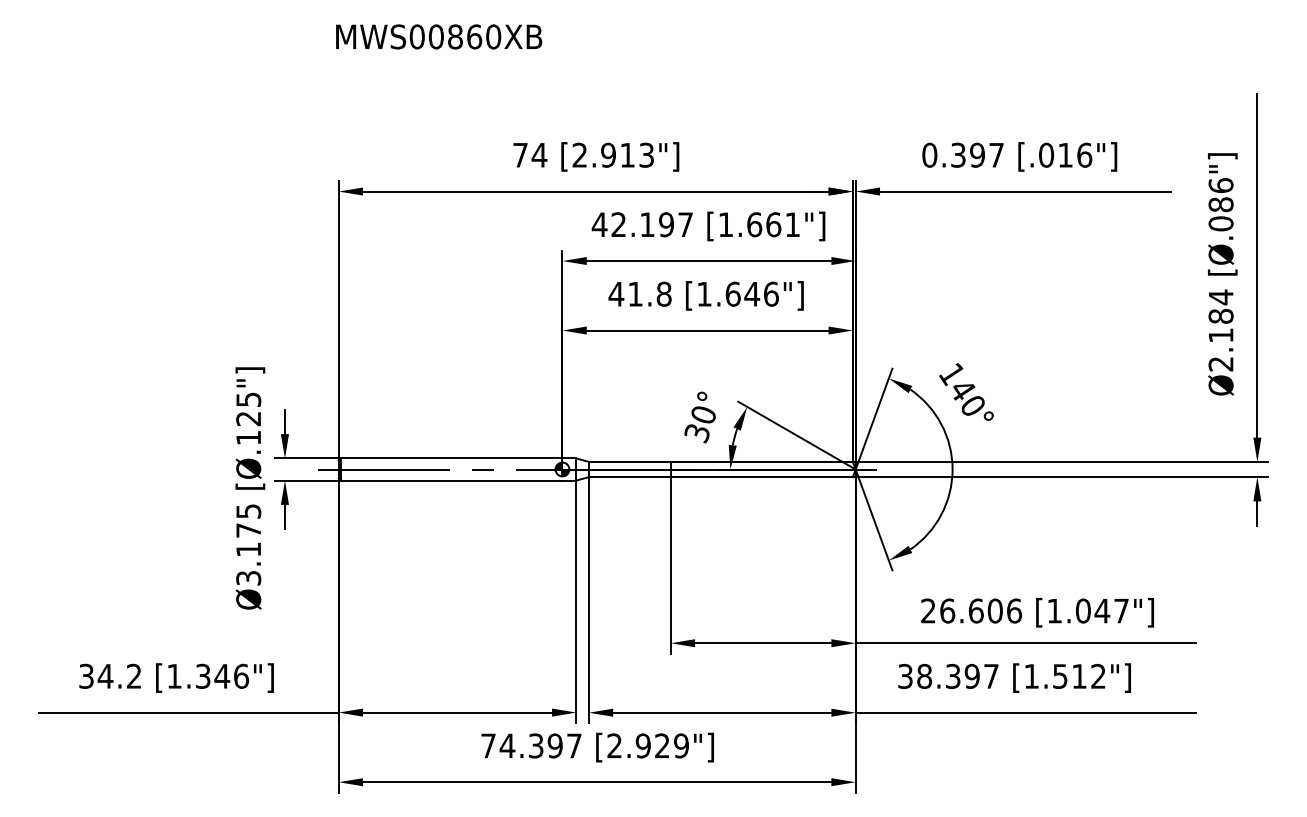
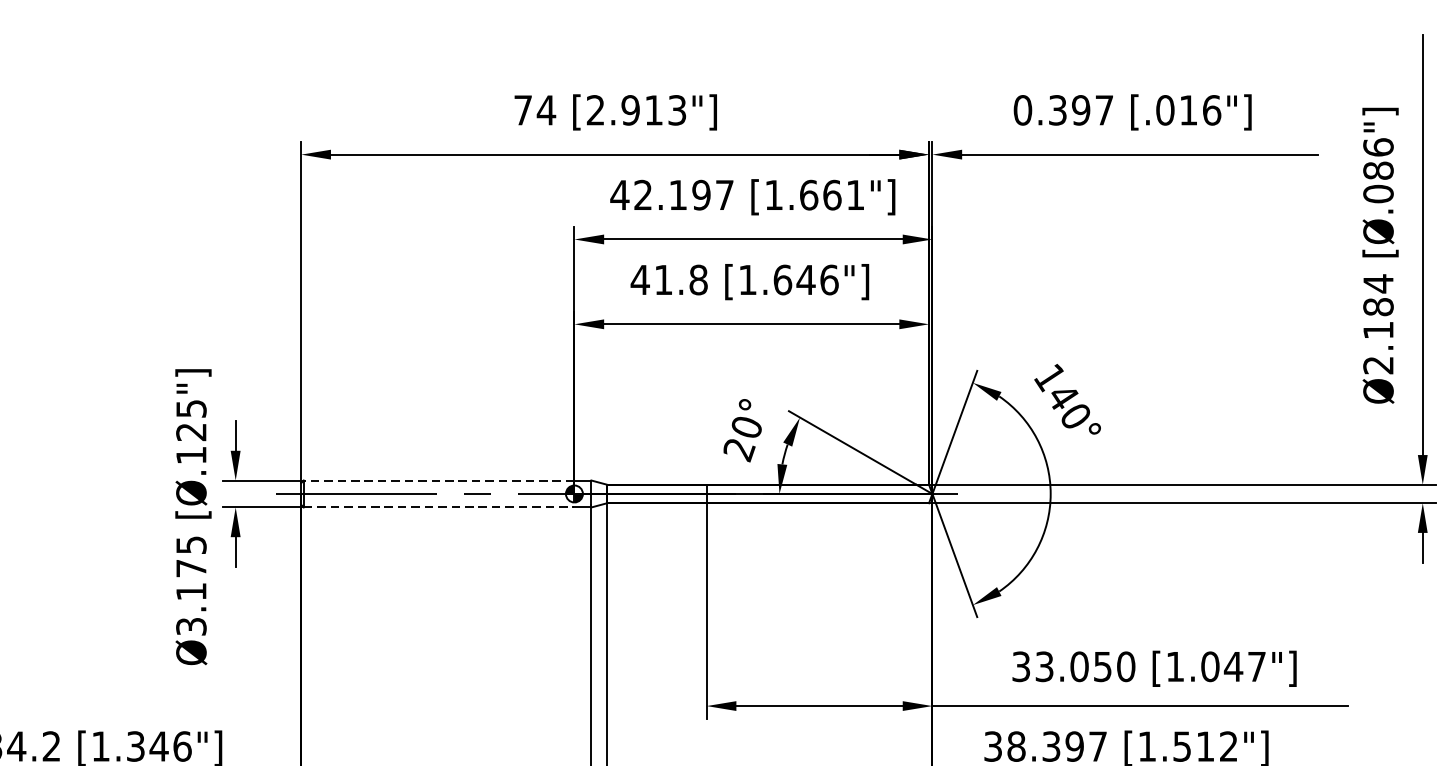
text: (697, 433) -> (739, 450), 30° -> 20°
line: (451, 458) -> (438, 480), solid -> dashed
line: (451, 480) -> (438, 507), solid -> dashed
text: (971, 610) -> (1073, 666), 26.606 -> 33.050

